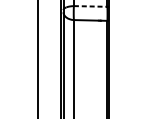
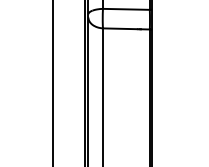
line: (90, 6) -> (126, 9), dashed -> solid

